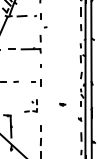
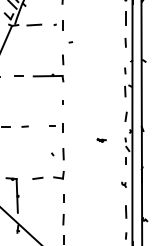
part: (62, 104) -> (101, 140), moved
part: (30, 105) -> (47, 163), size x1.67

